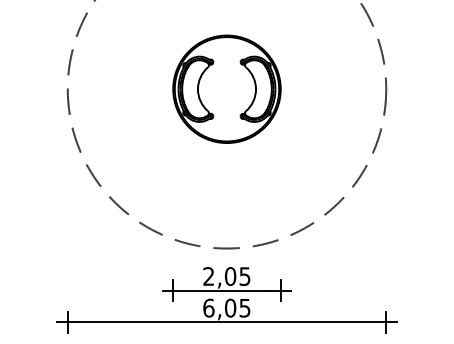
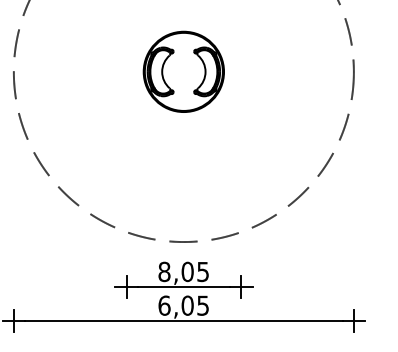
part: (226, 88) -> (183, 71), size x0.7
text: (208, 276) -> (164, 271), 2,05 -> 8,05

